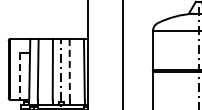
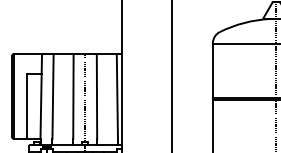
line: (69, 69) -> (96, 96), dashed -> solid
line: (19, 76) -> (26, 106), dashed -> solid

